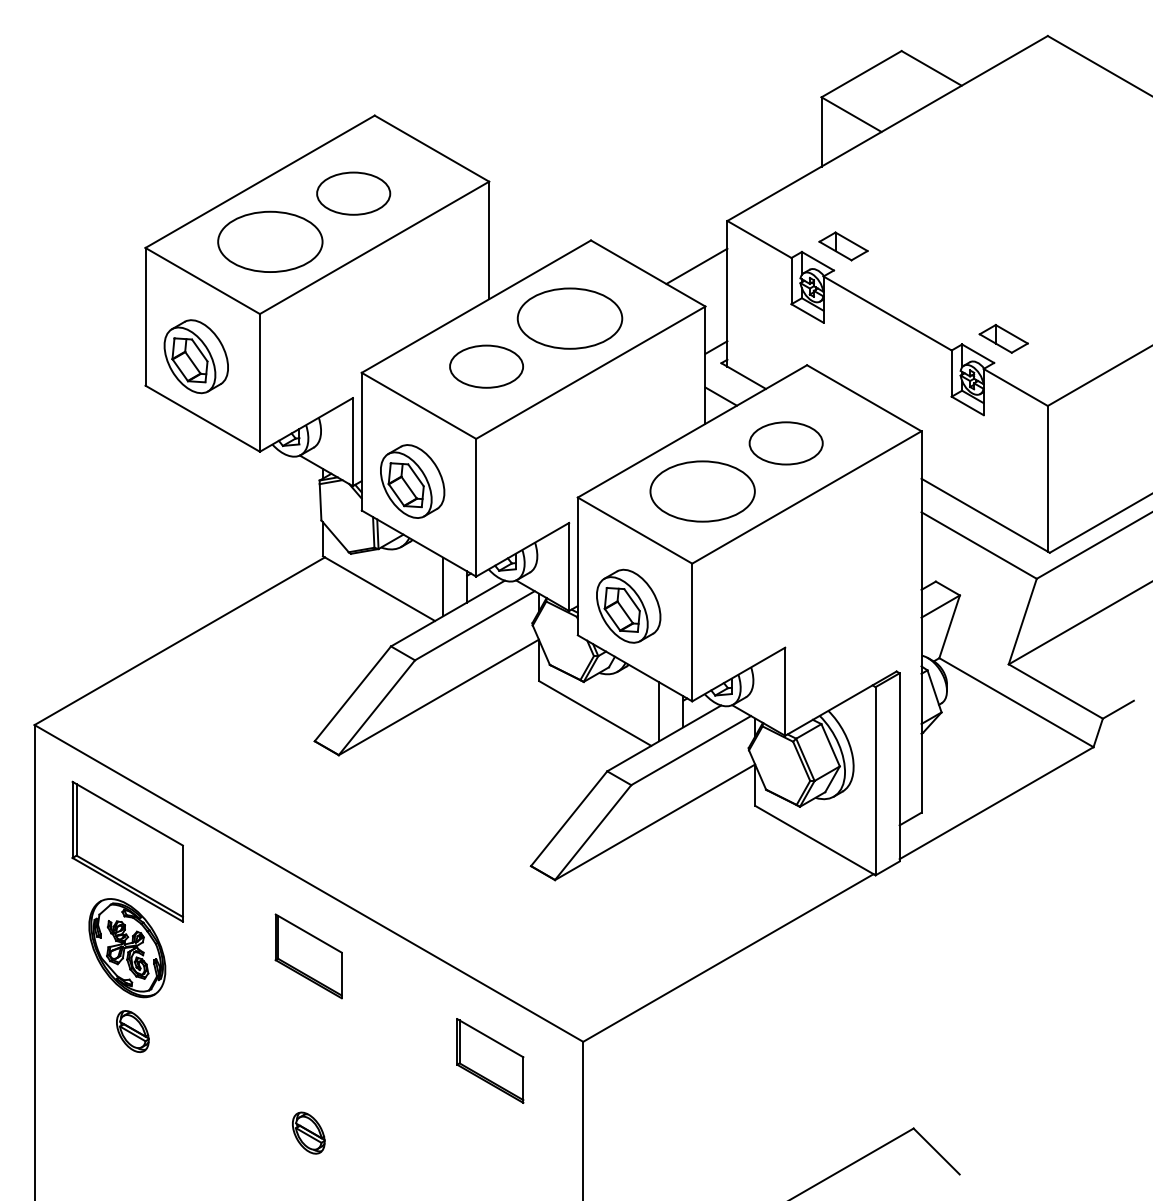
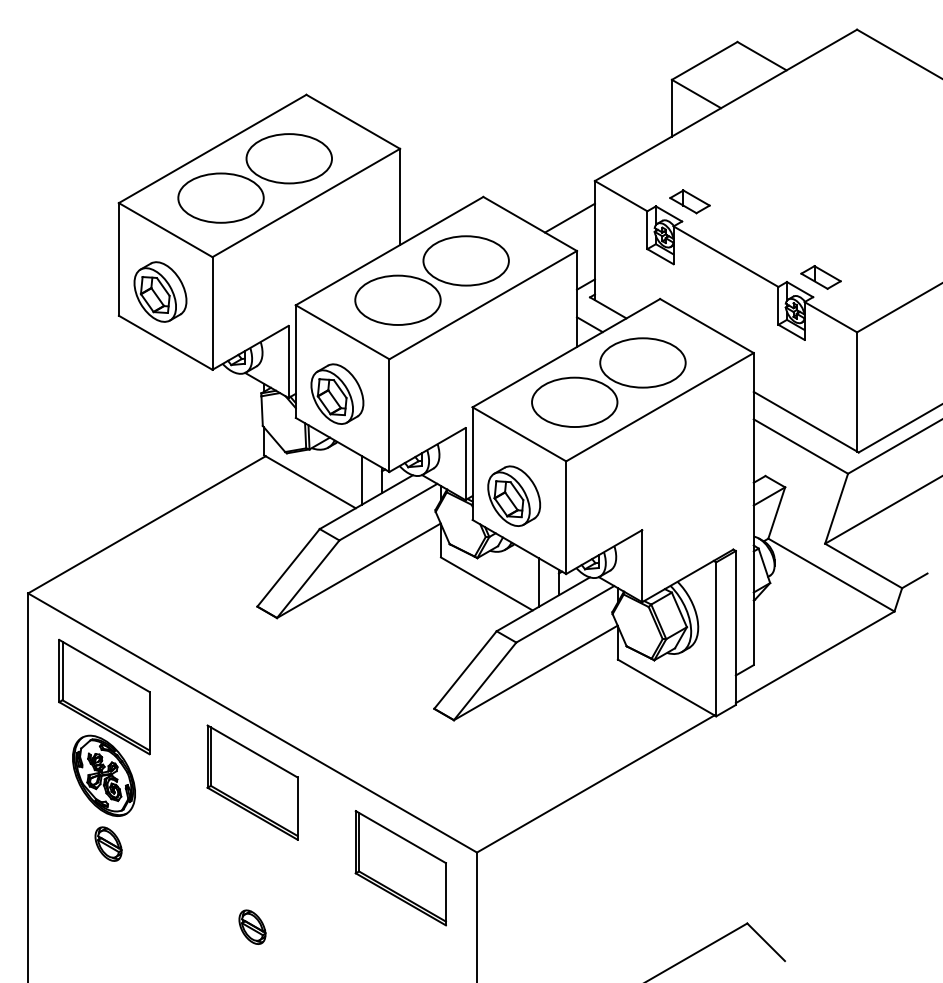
part: (353, 193) -> (289, 158), size x1.43
part: (486, 366) -> (397, 300), size x1.43
part: (786, 443) -> (643, 363), size x1.43
part: (308, 956) -> (252, 782), size x1.67
part: (490, 1060) -> (401, 867), size x1.67

